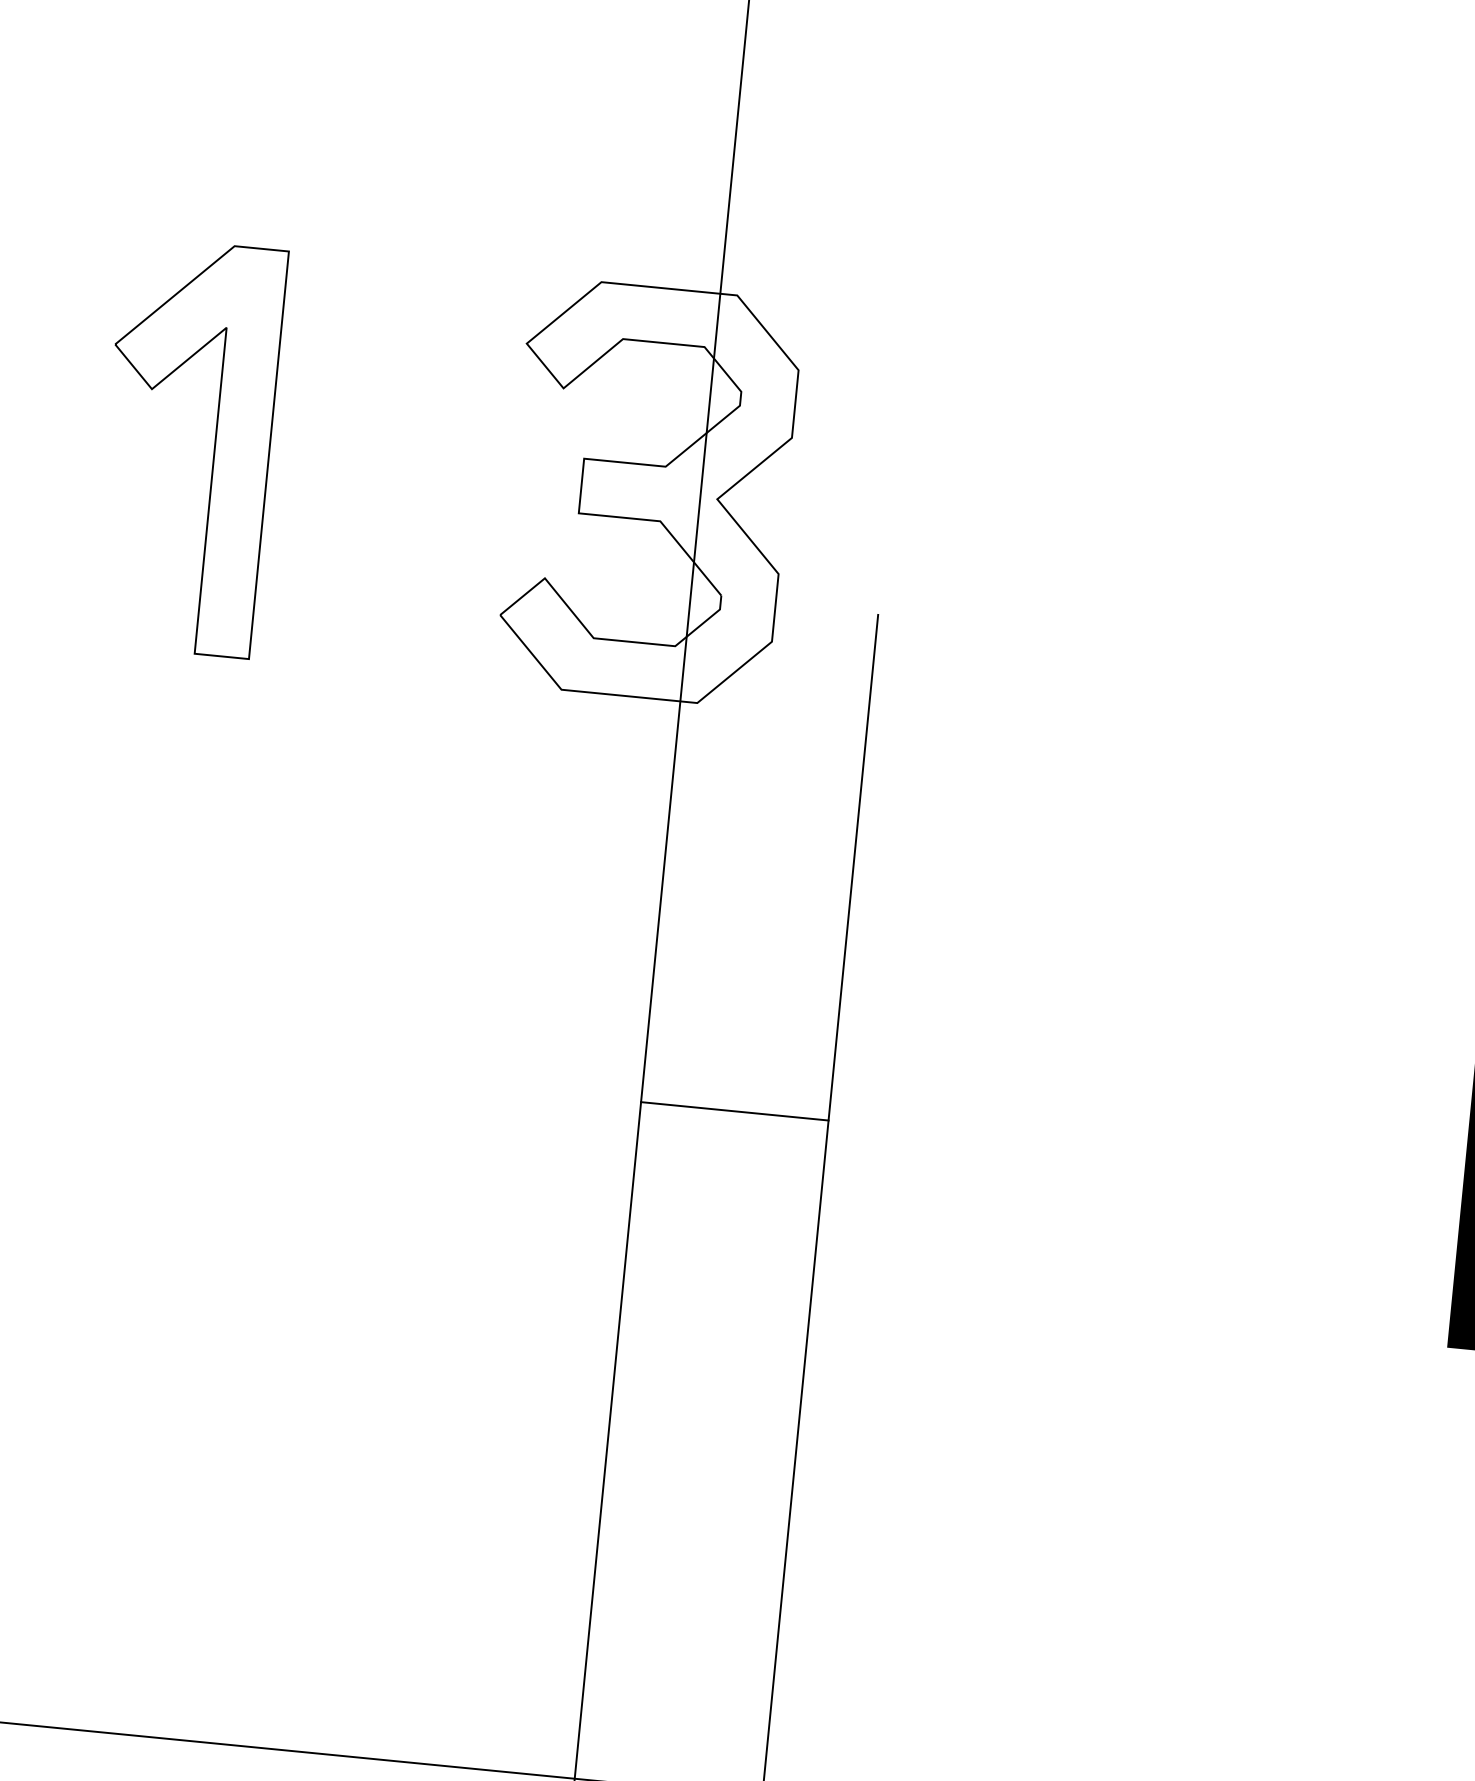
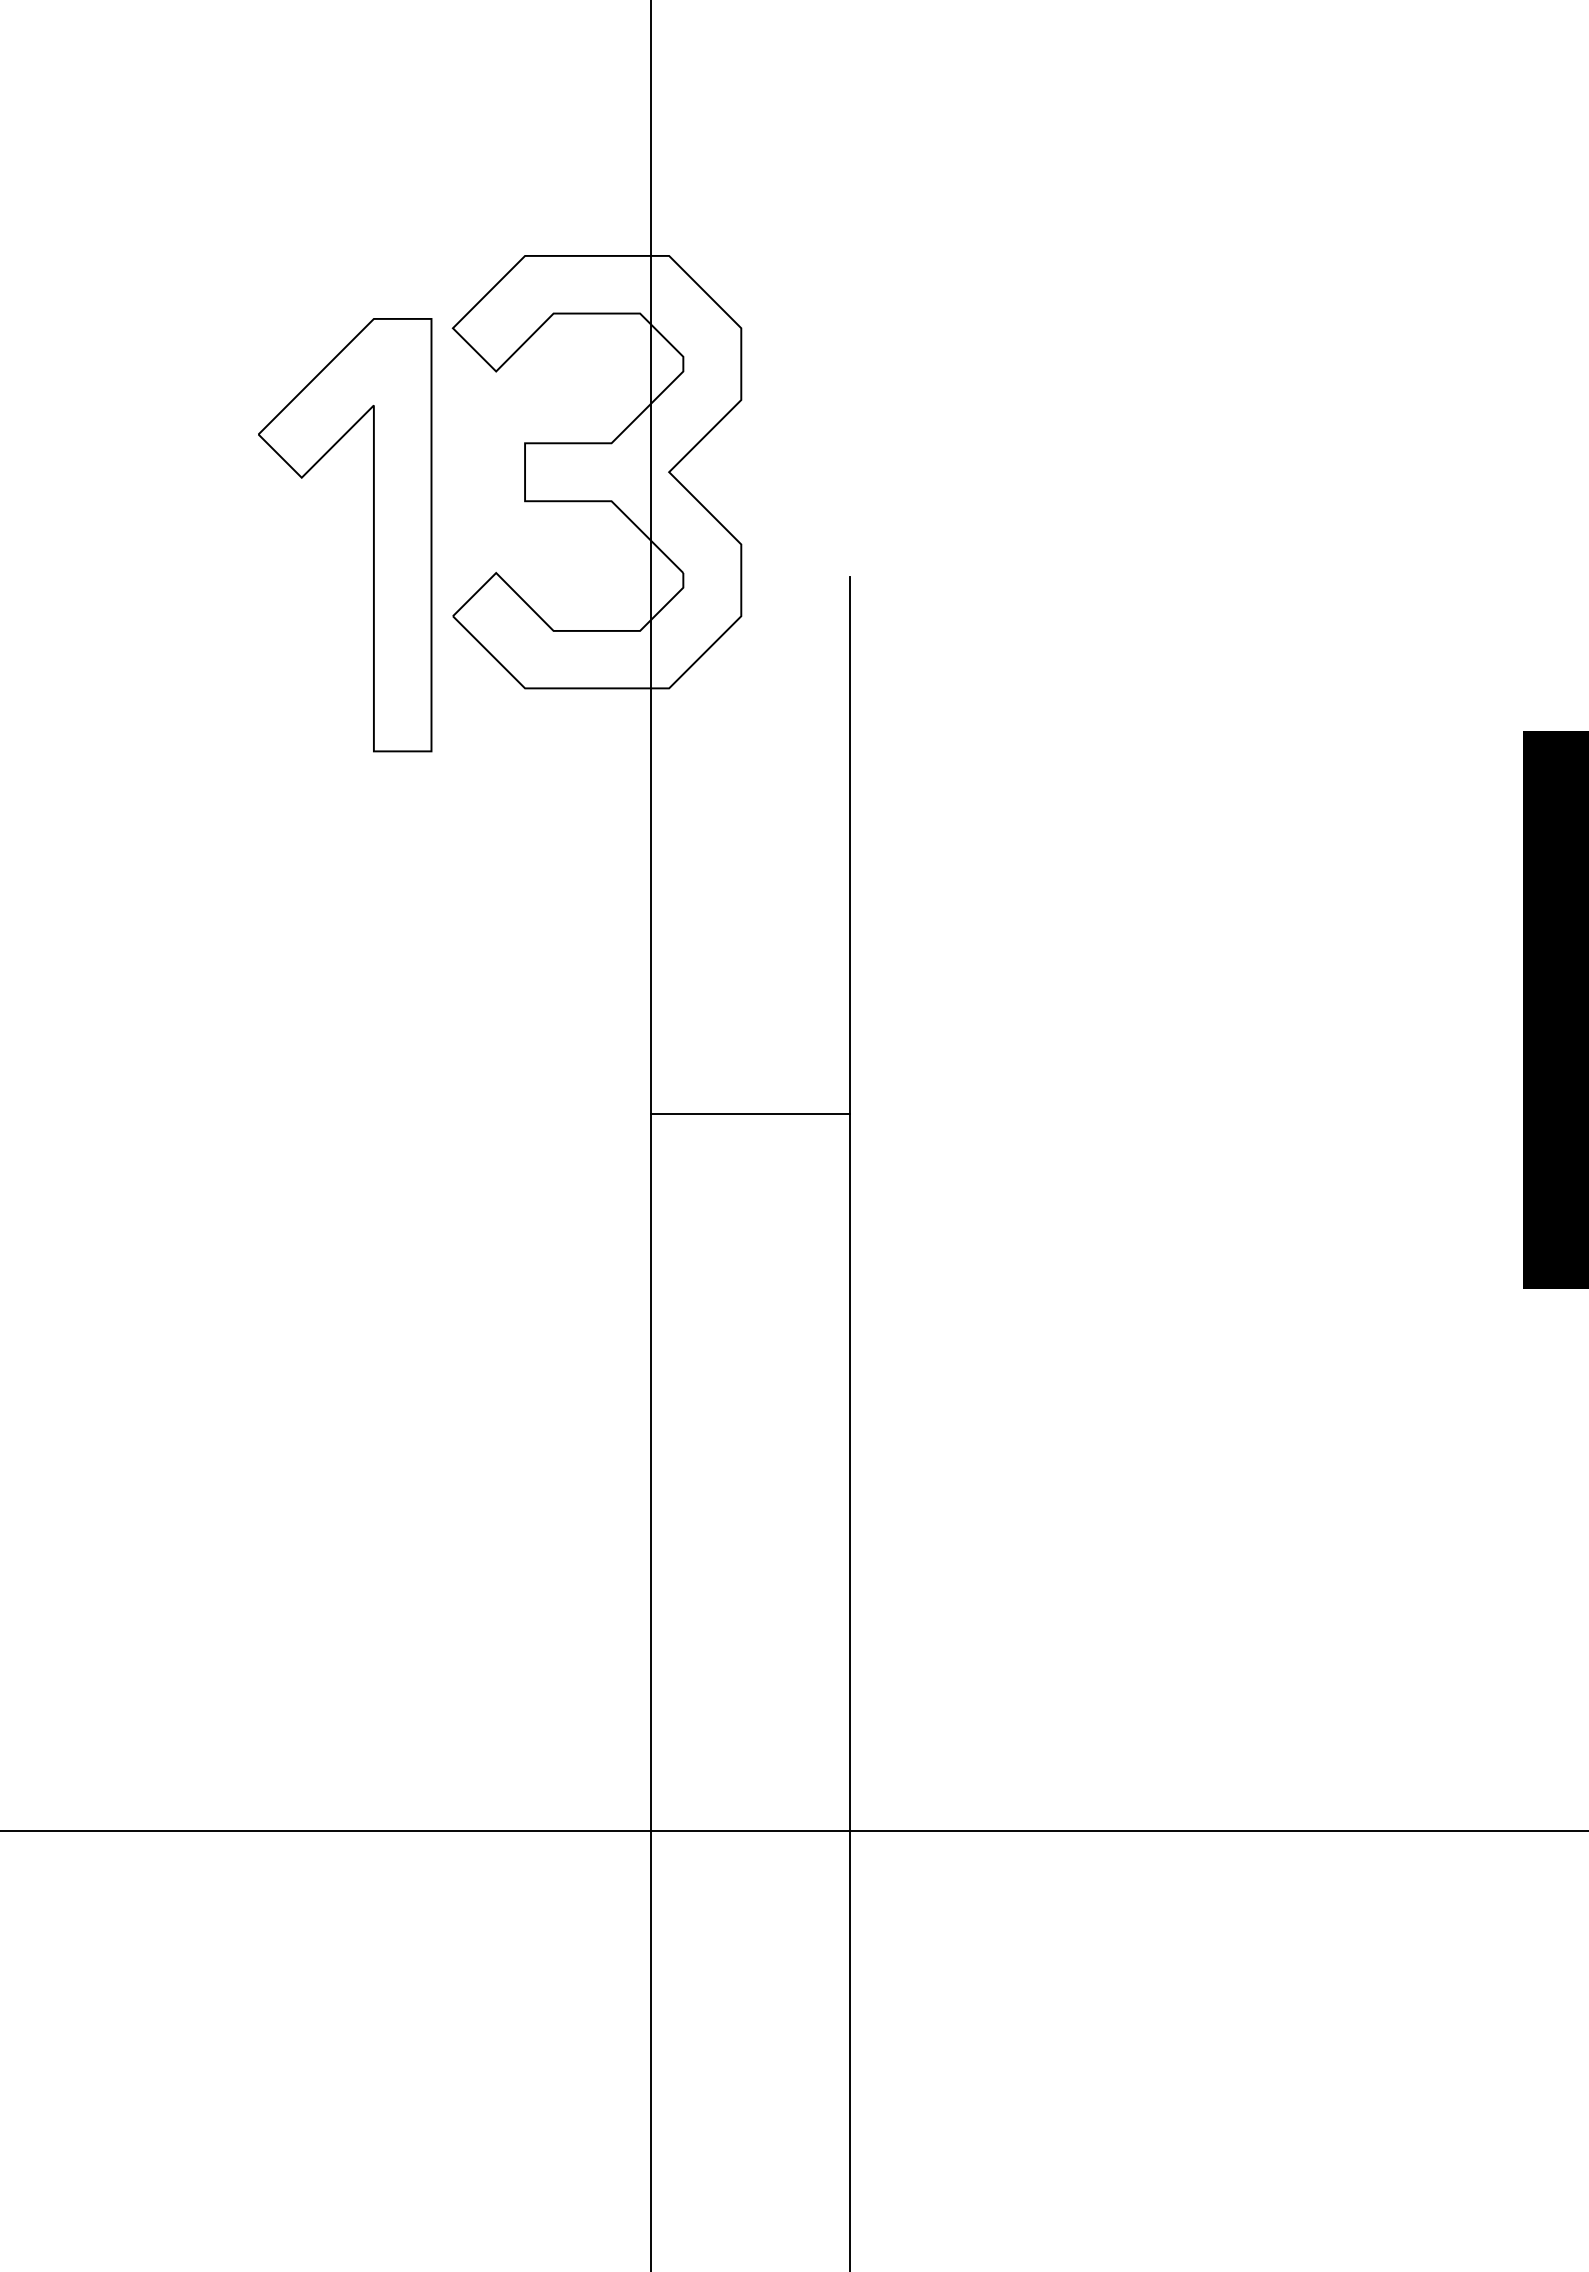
part: (214, 450) -> (373, 535), moved

